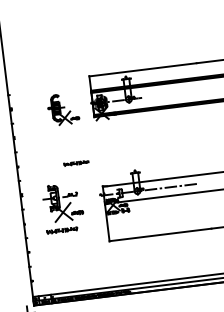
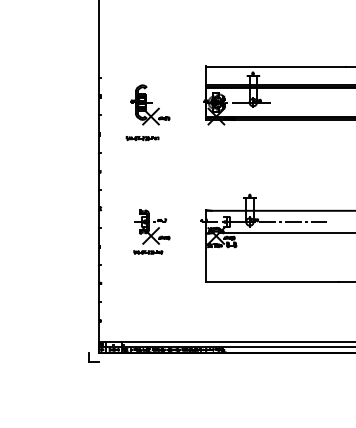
part: (63, 109) -> (150, 104), moved
part: (76, 163) -> (142, 138), moved
part: (63, 207) -> (151, 231), size x0.71

